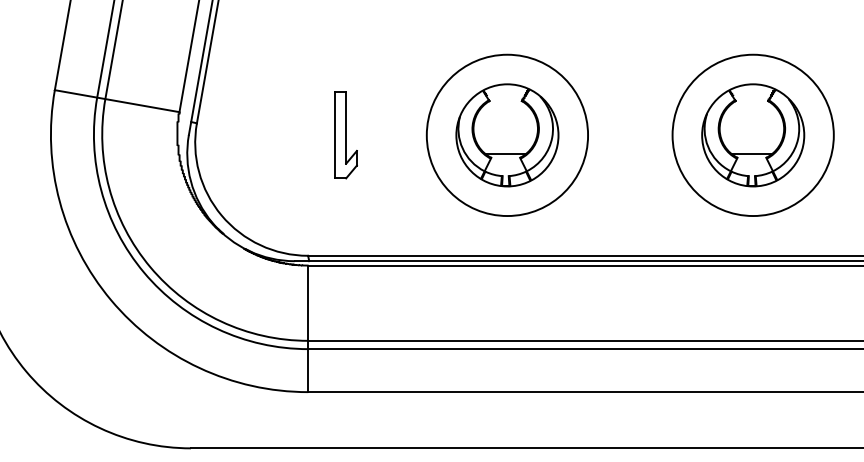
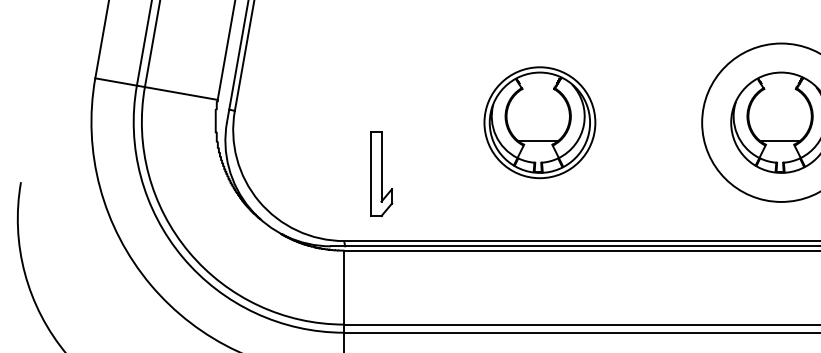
part: (345, 135) -> (380, 173), moved
circle: (507, 135) -> (539, 122), size x0.7

